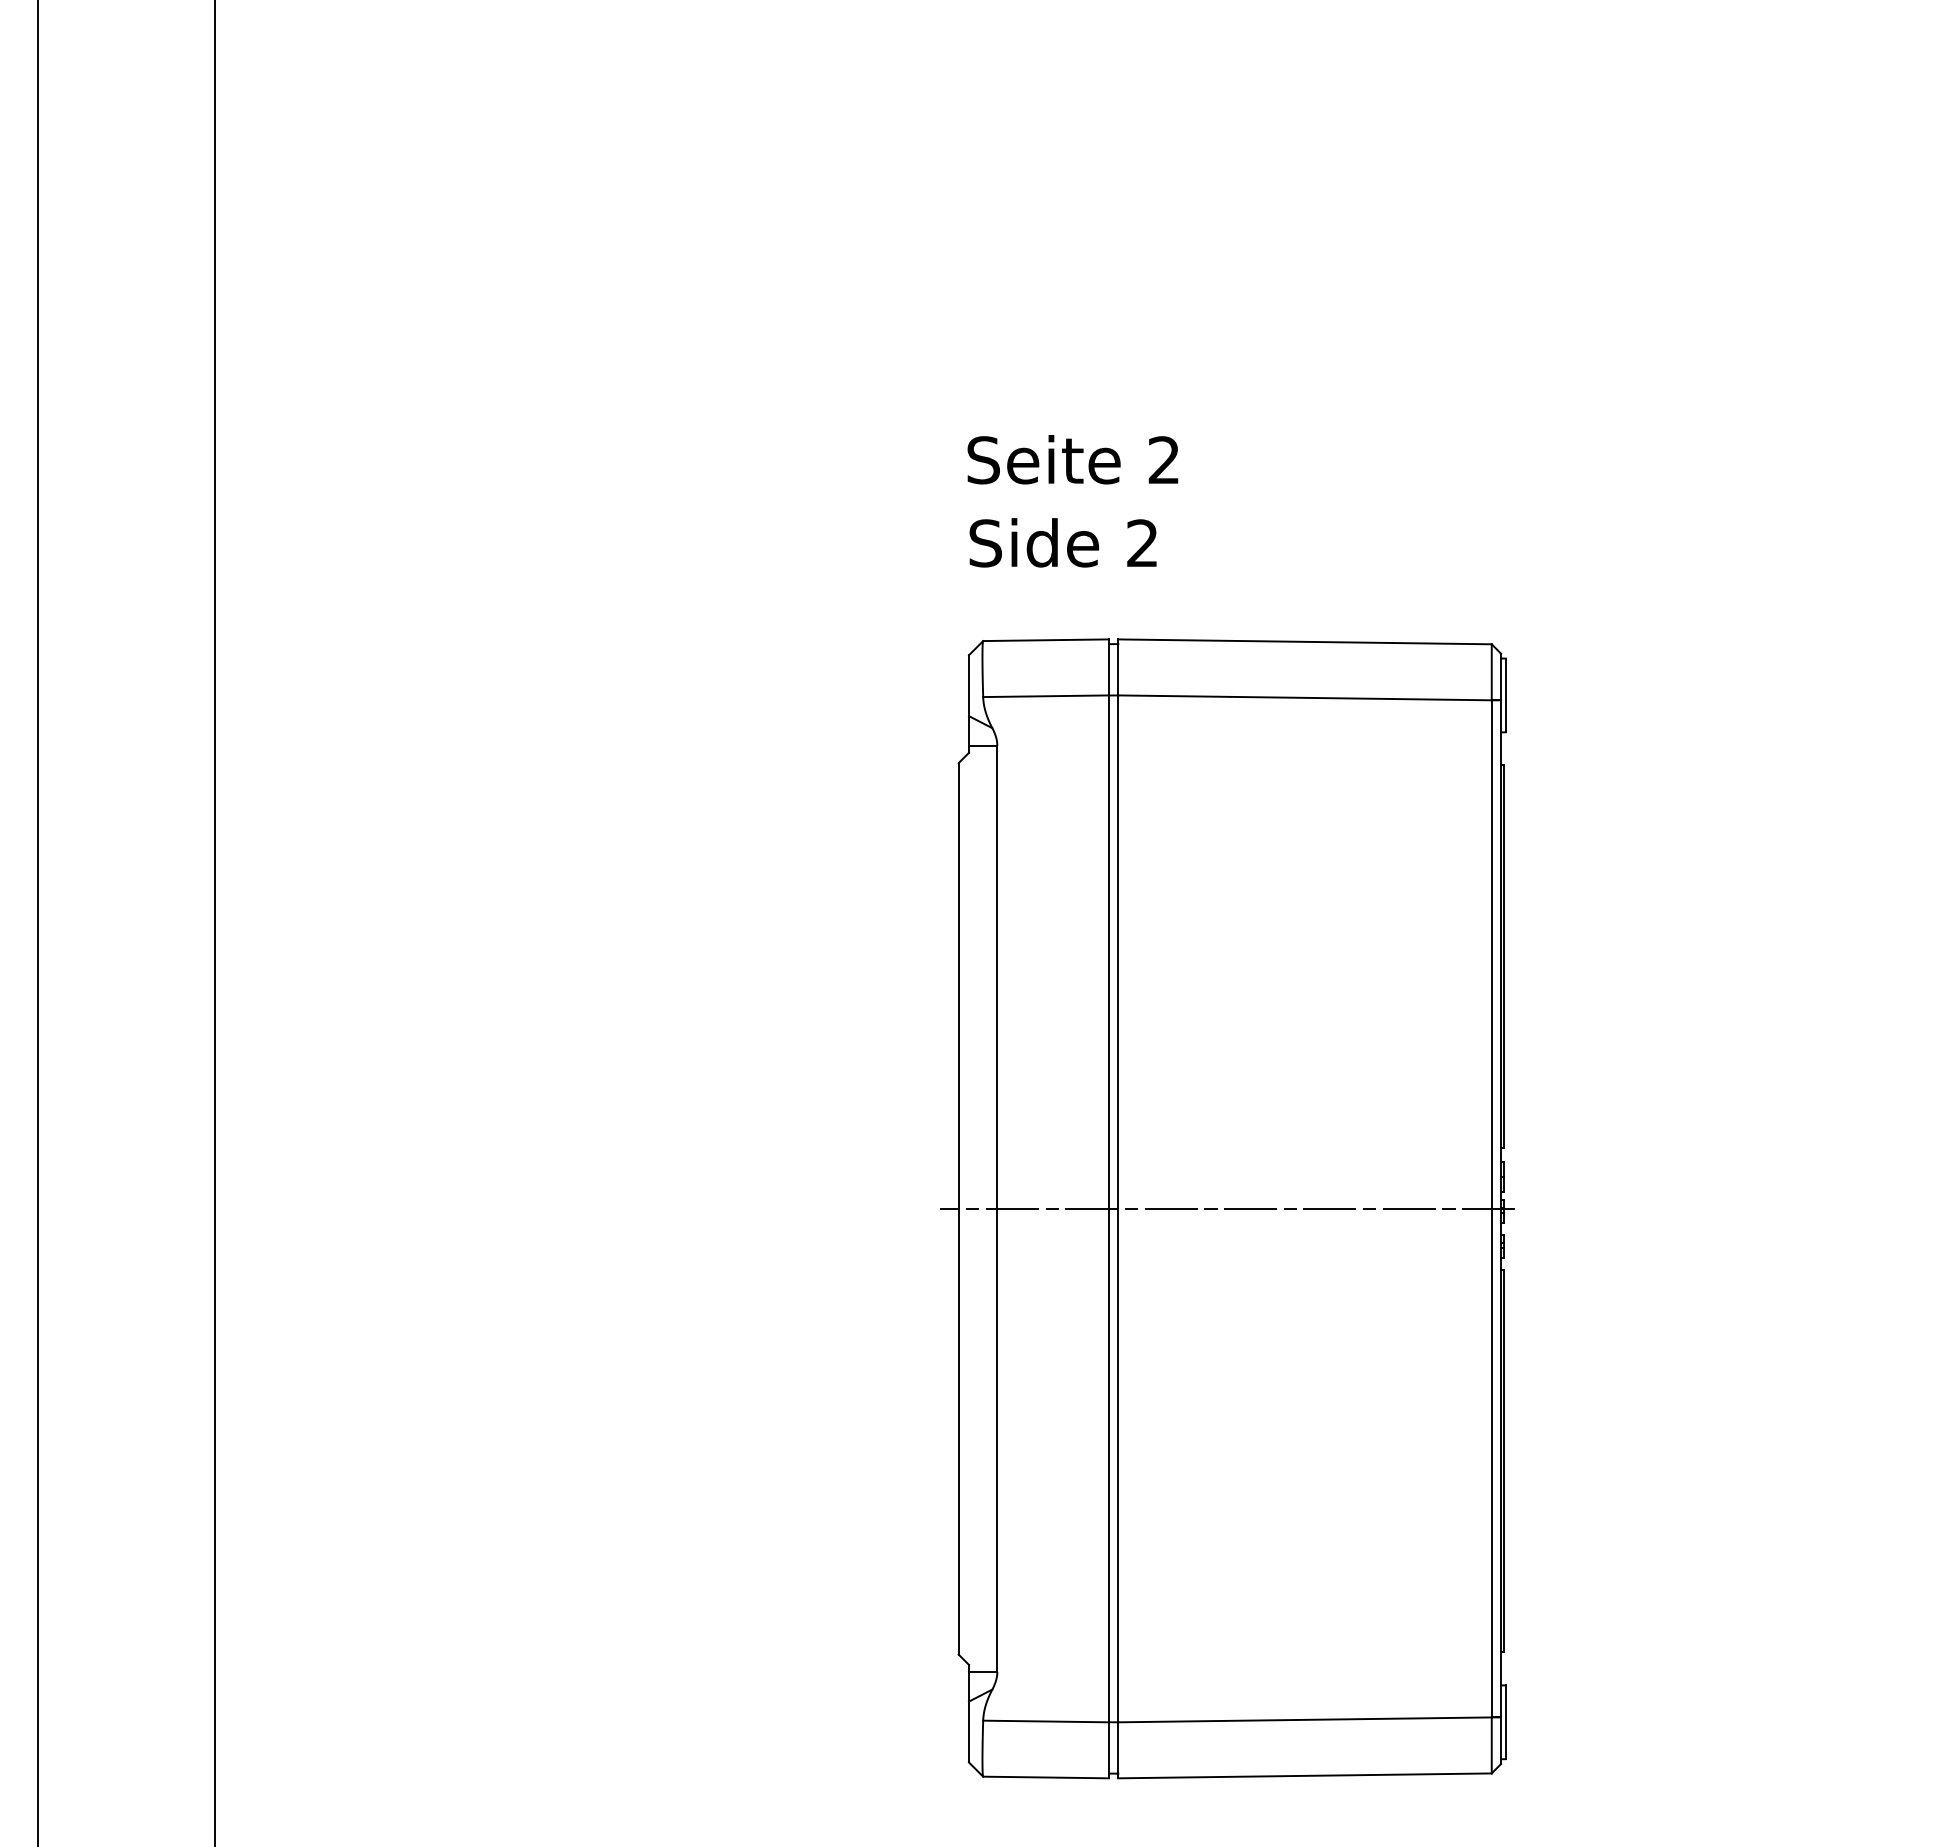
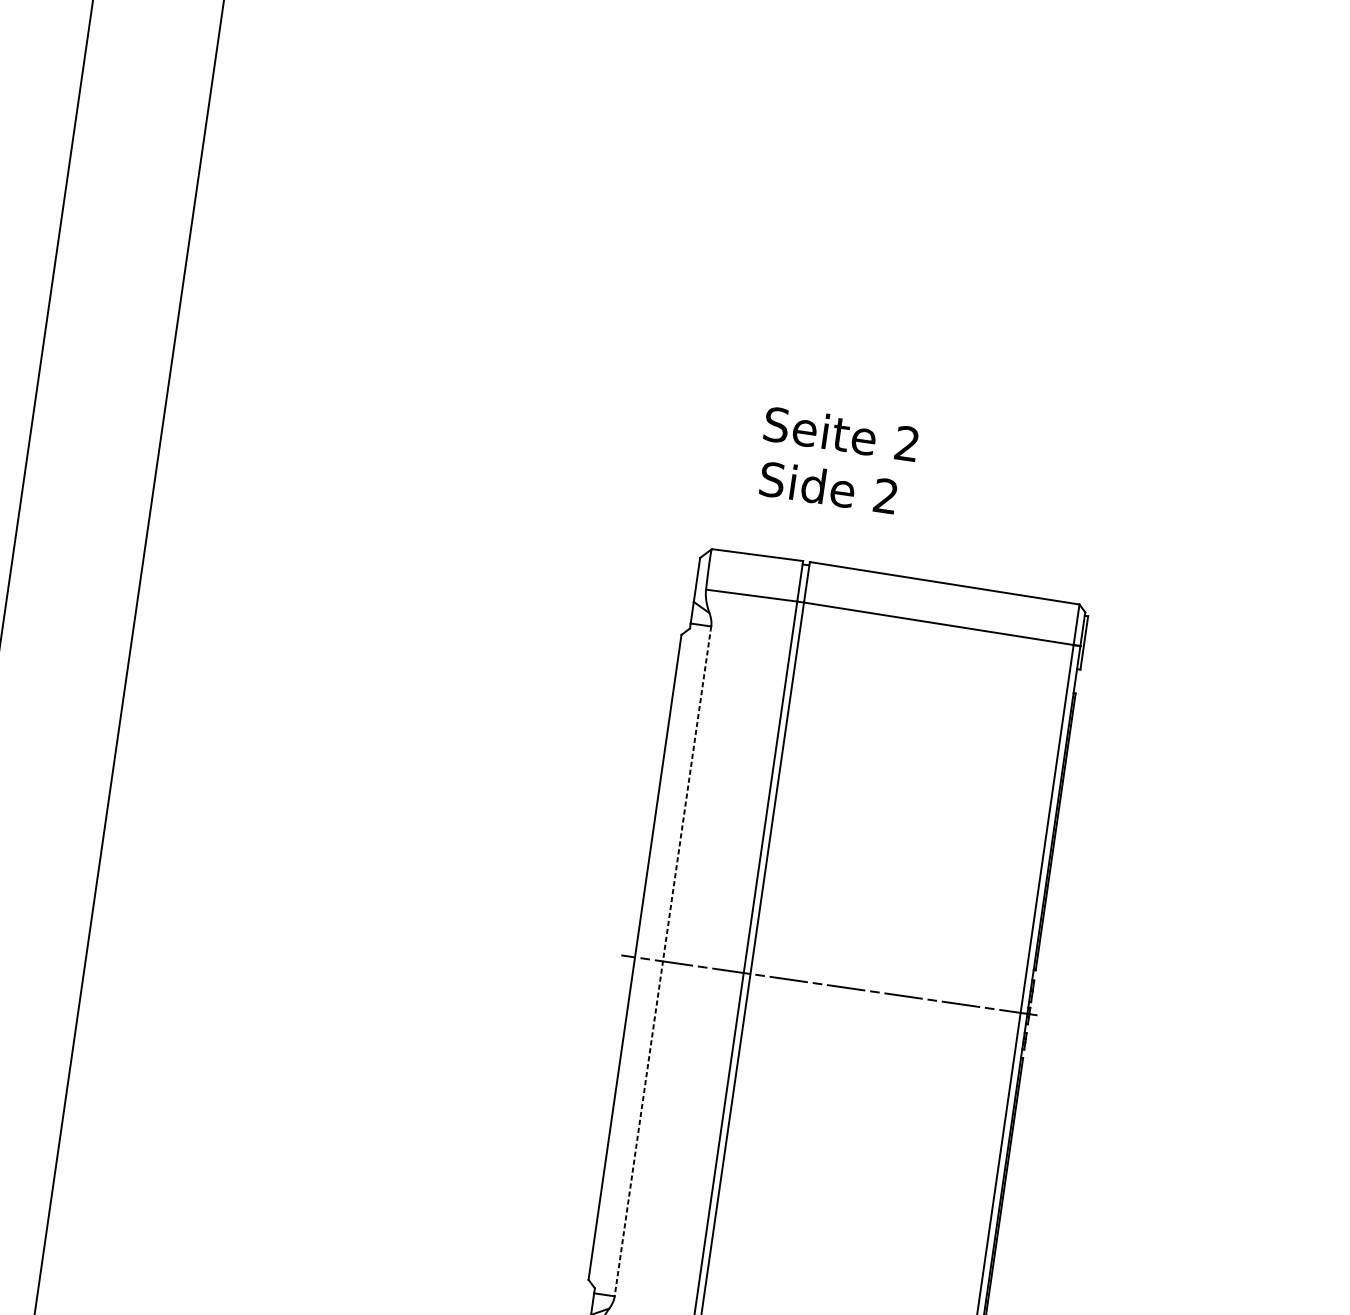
text: (1072, 459) -> (841, 433), moved
text: (1062, 542) -> (828, 487), moved
line: (997, 1208) -> (663, 961), solid -> dashed

